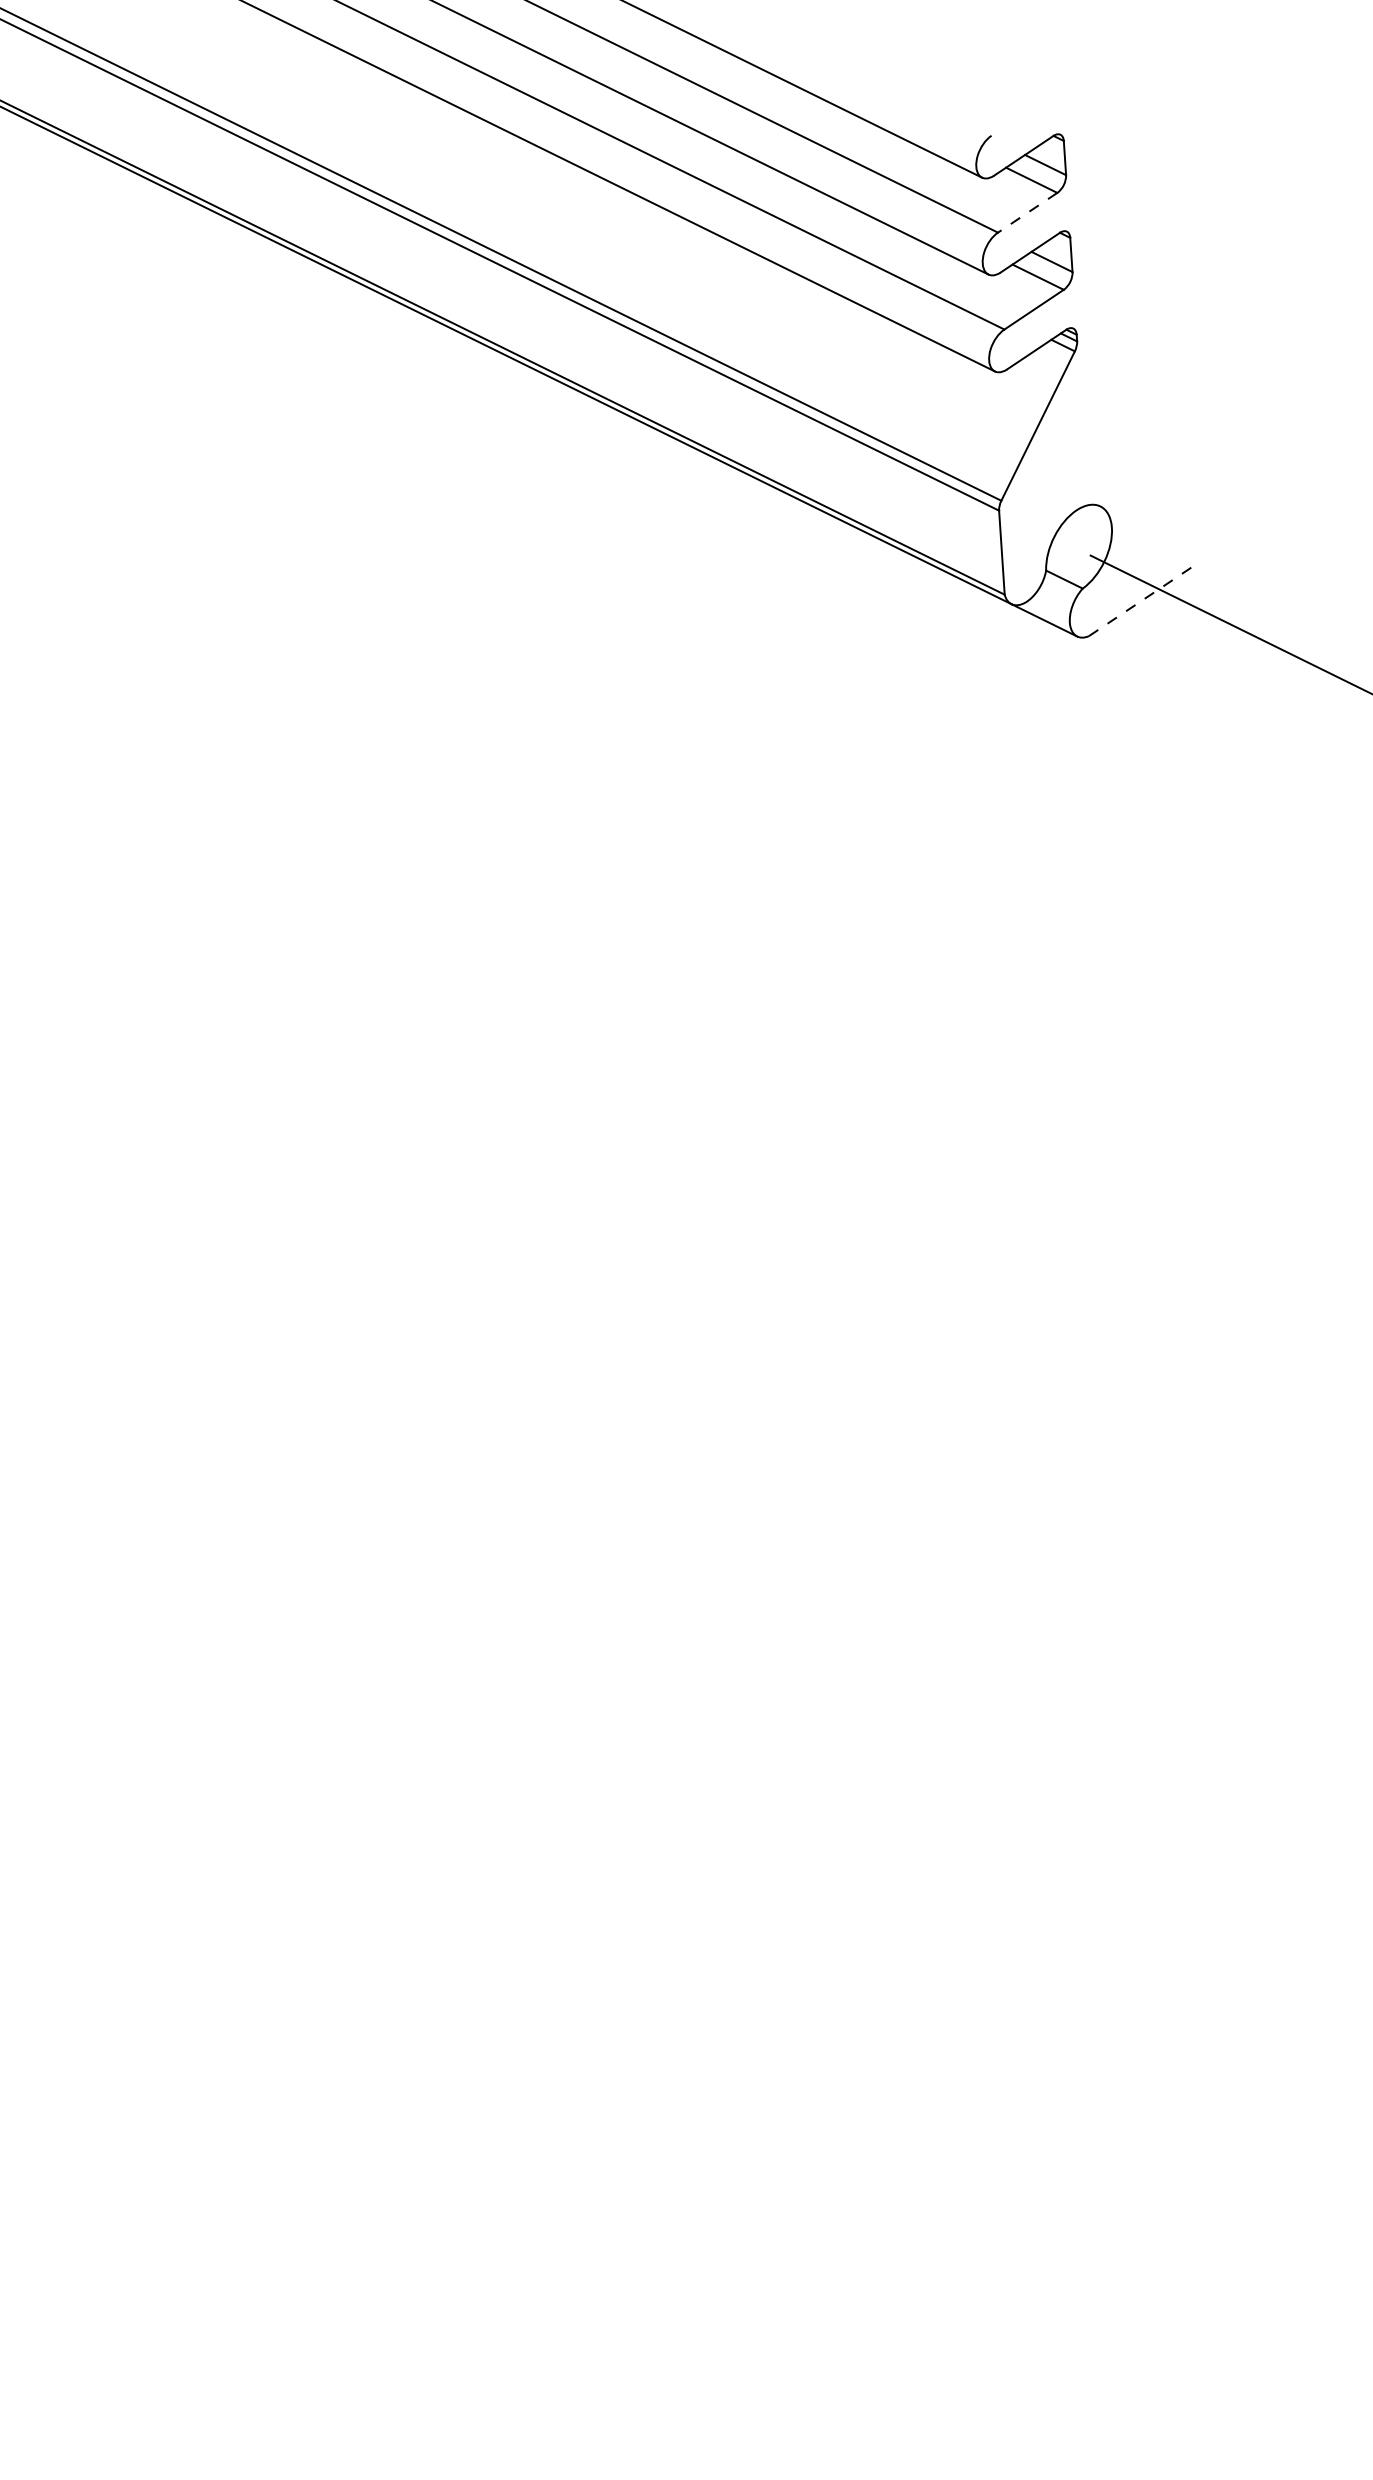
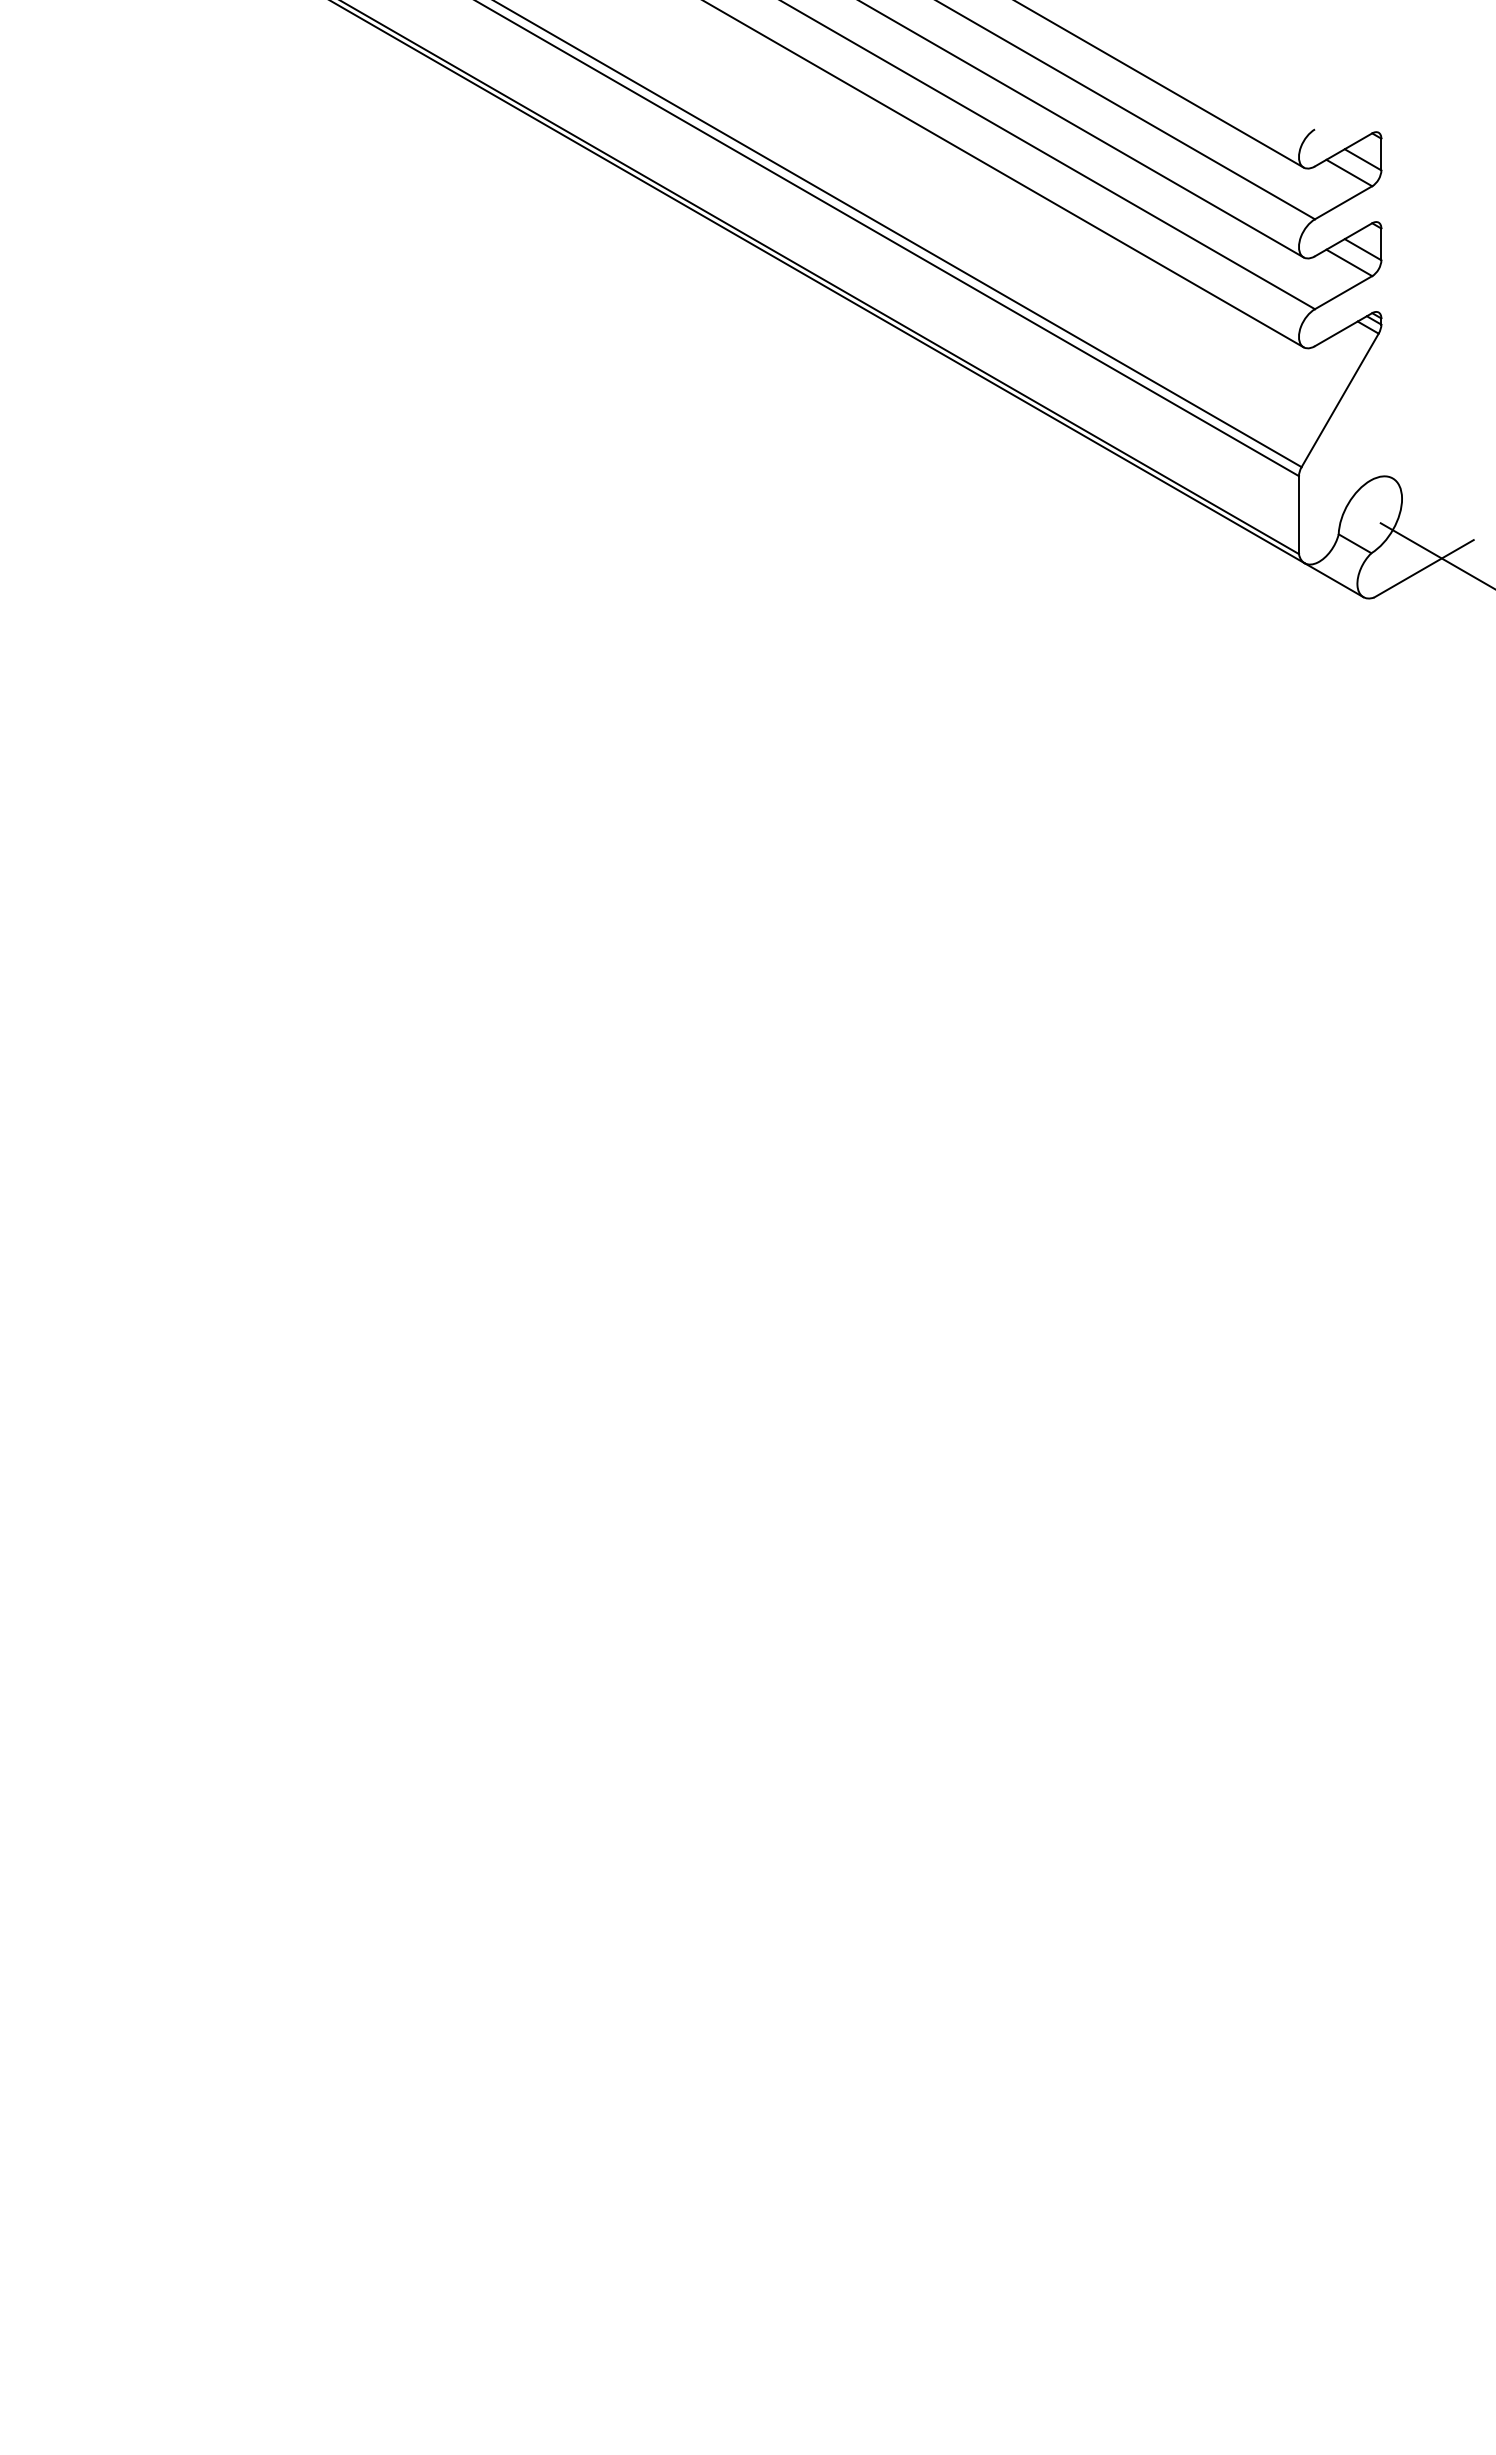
line: (1027, 213) -> (1343, 203), dashed -> solid
line: (1141, 601) -> (1424, 568), dashed -> solid

